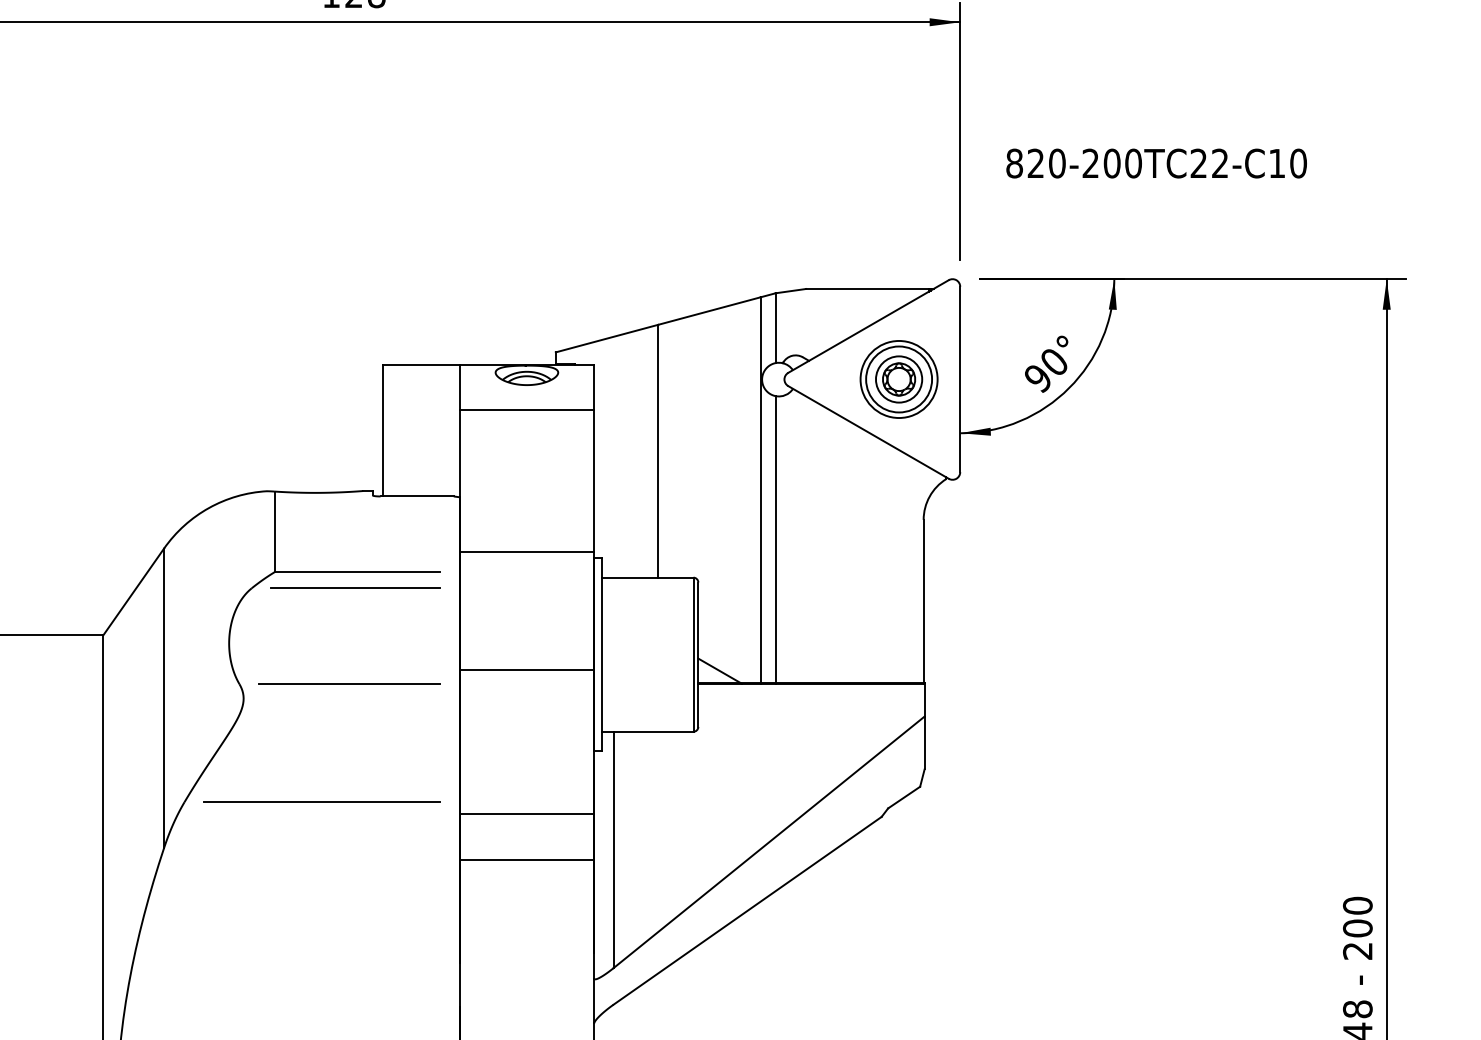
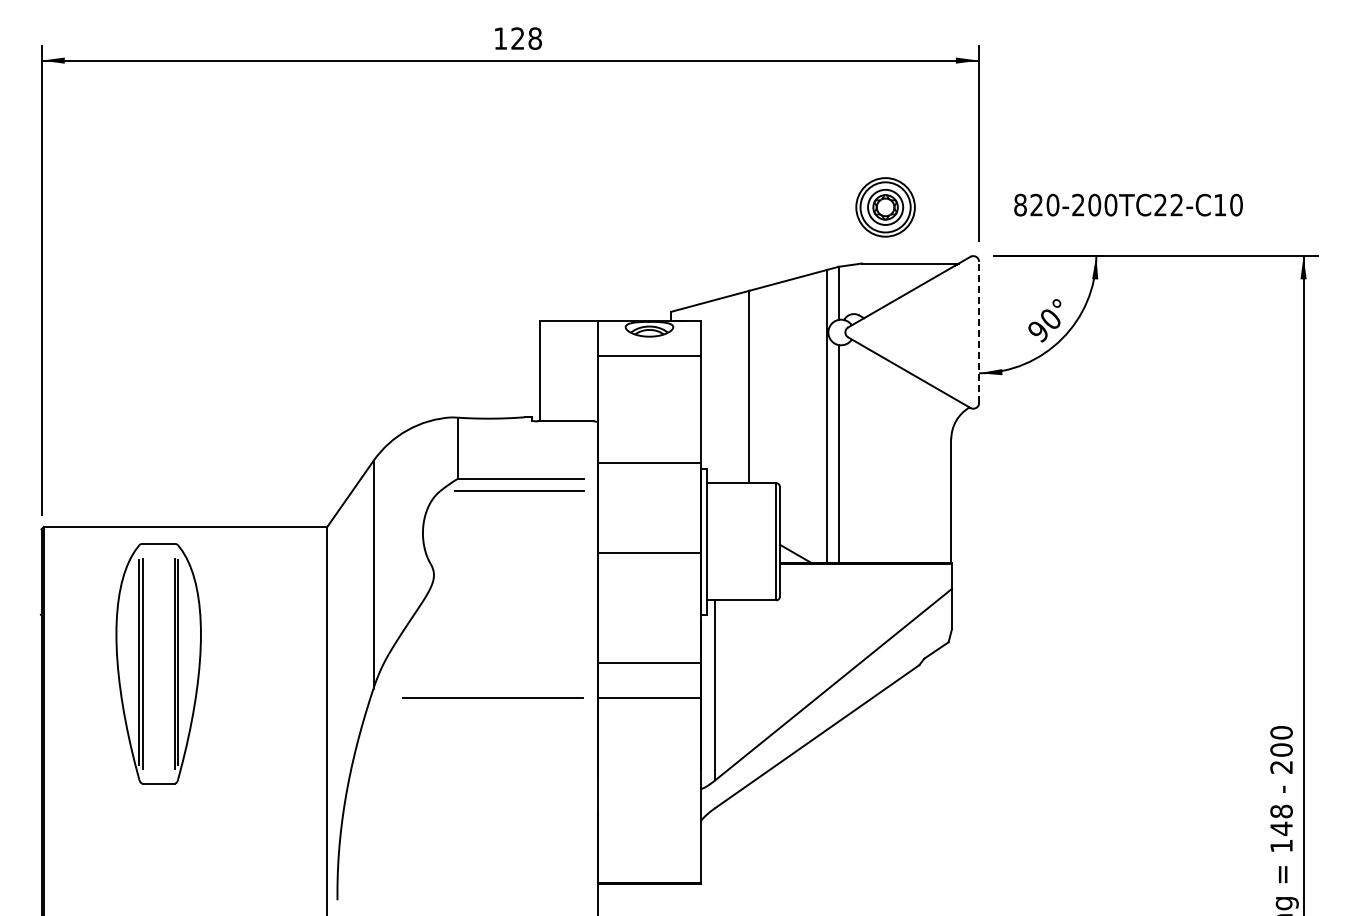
text: (1156, 162) -> (1128, 204), moved
line: (960, 378) -> (979, 331), solid -> dashed
part: (898, 379) -> (885, 207), moved
line: (349, 684) -> (514, 564), removed
line: (321, 801) -> (492, 697), moved

